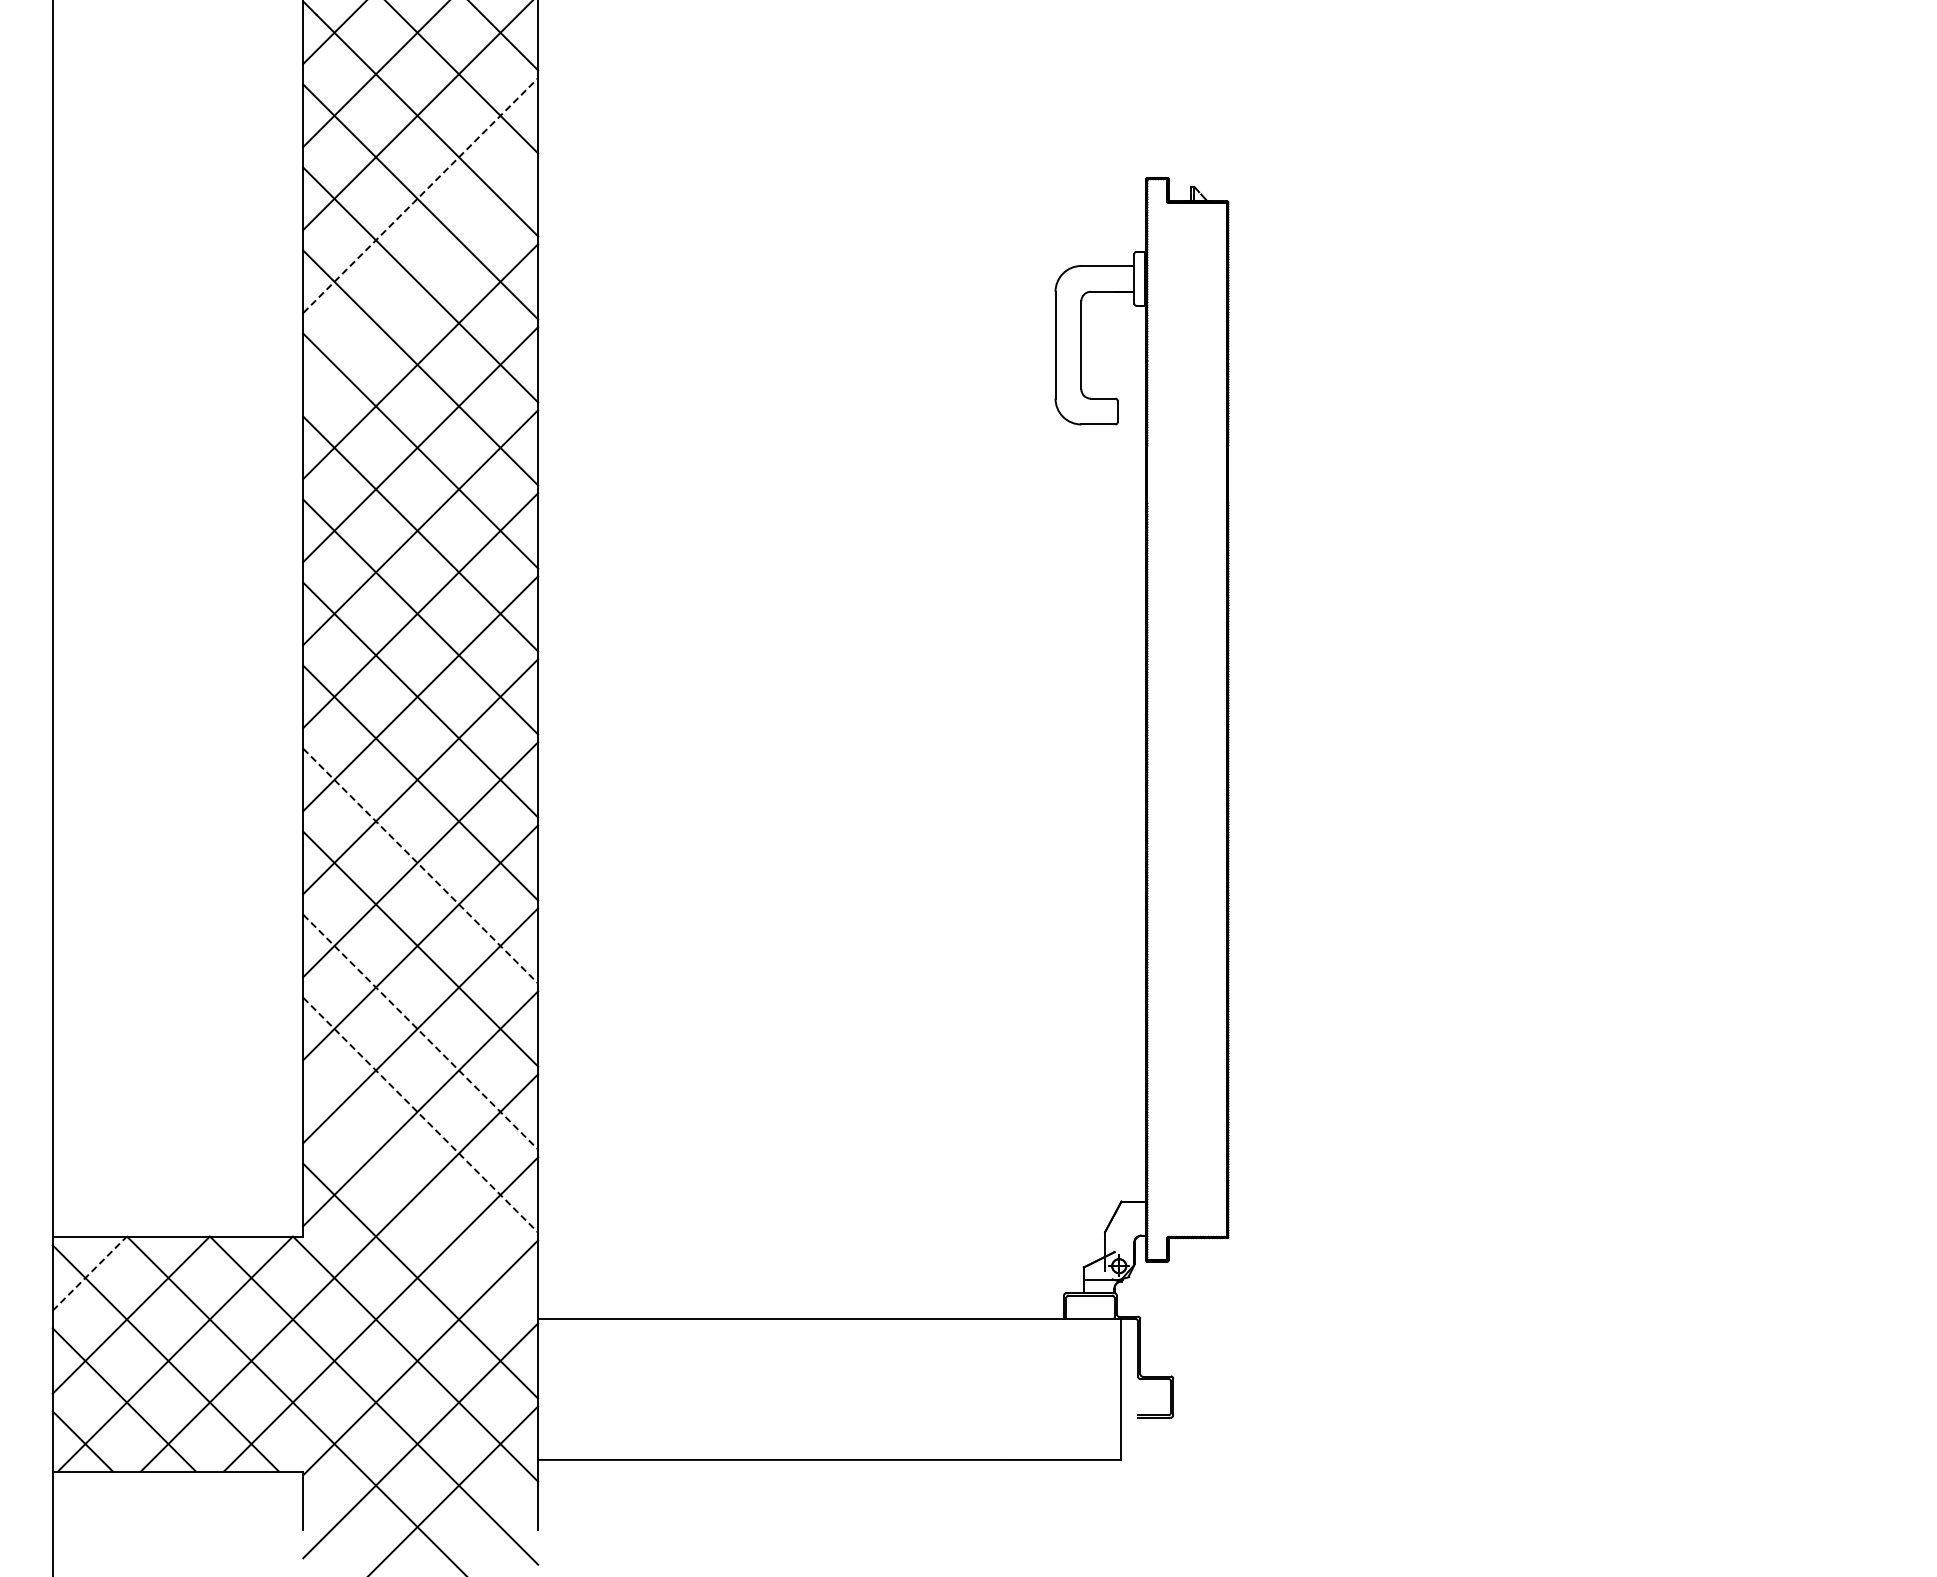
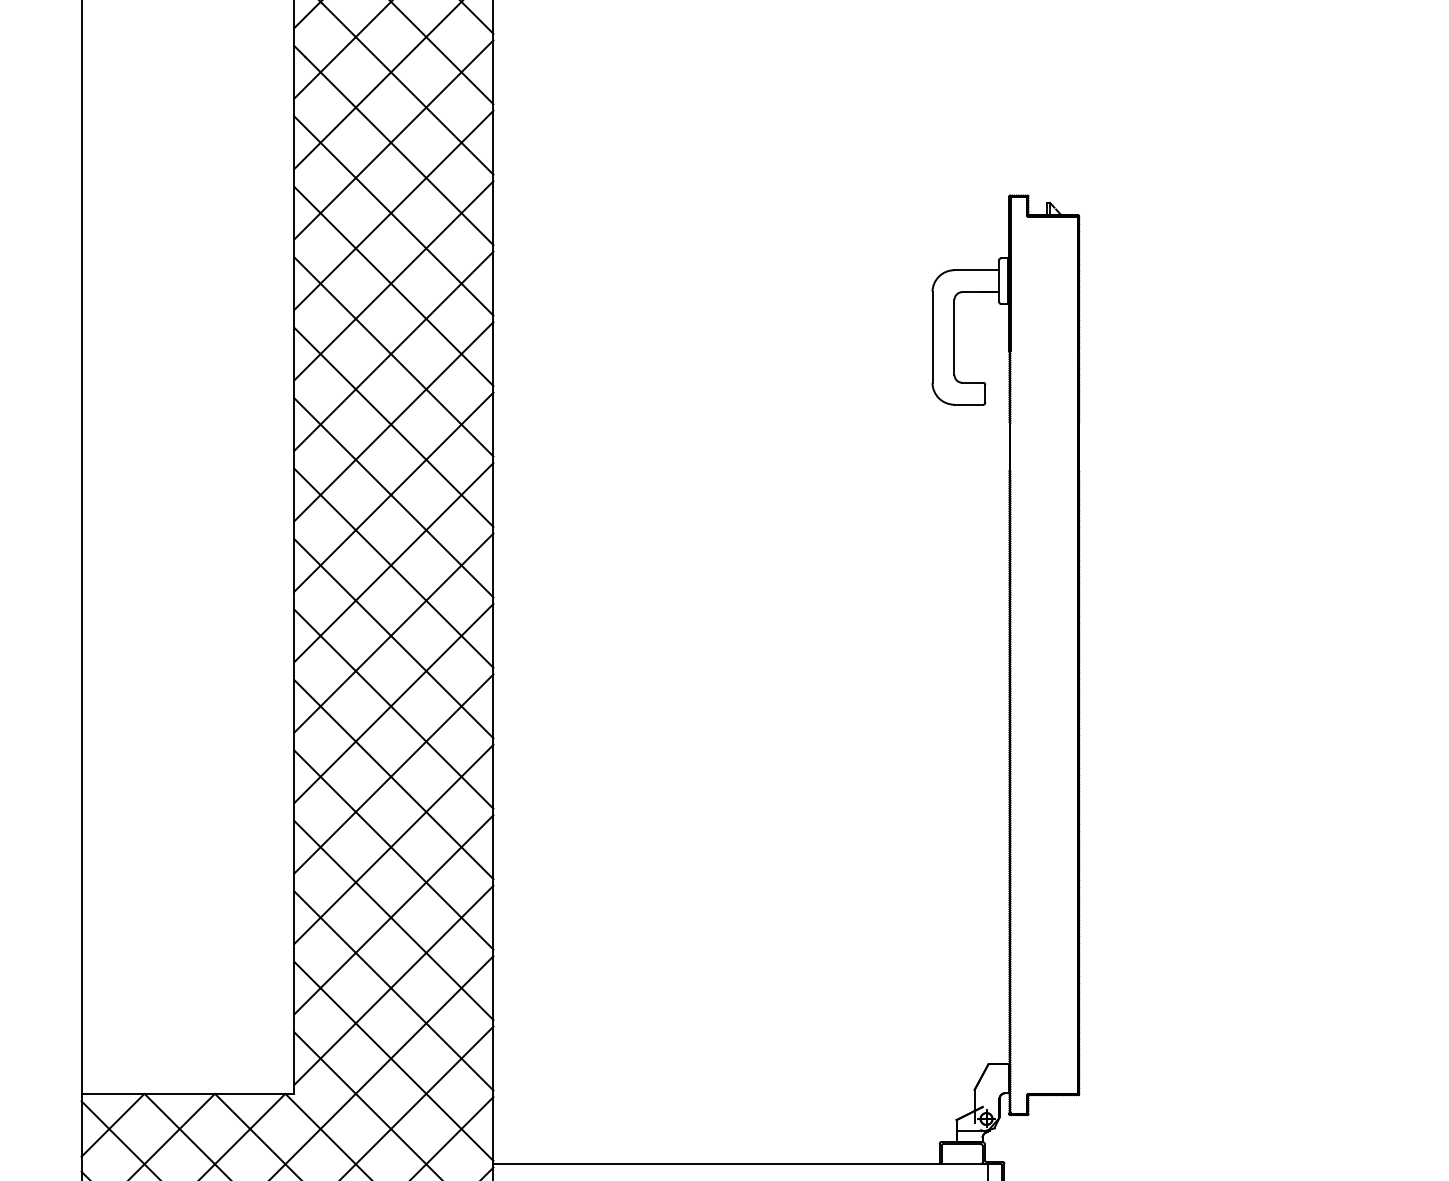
line: (421, 195) -> (394, 210), dashed -> solid
line: (420, 278) -> (393, 280), added
line: (421, 866) -> (394, 779), dashed -> solid
line: (421, 1032) -> (394, 920), dashed -> solid
line: (421, 1115) -> (394, 991), dashed -> solid
line: (420, 1197) -> (393, 1060), added
line: (90, 1273) -> (113, 1125), dashed -> solid

